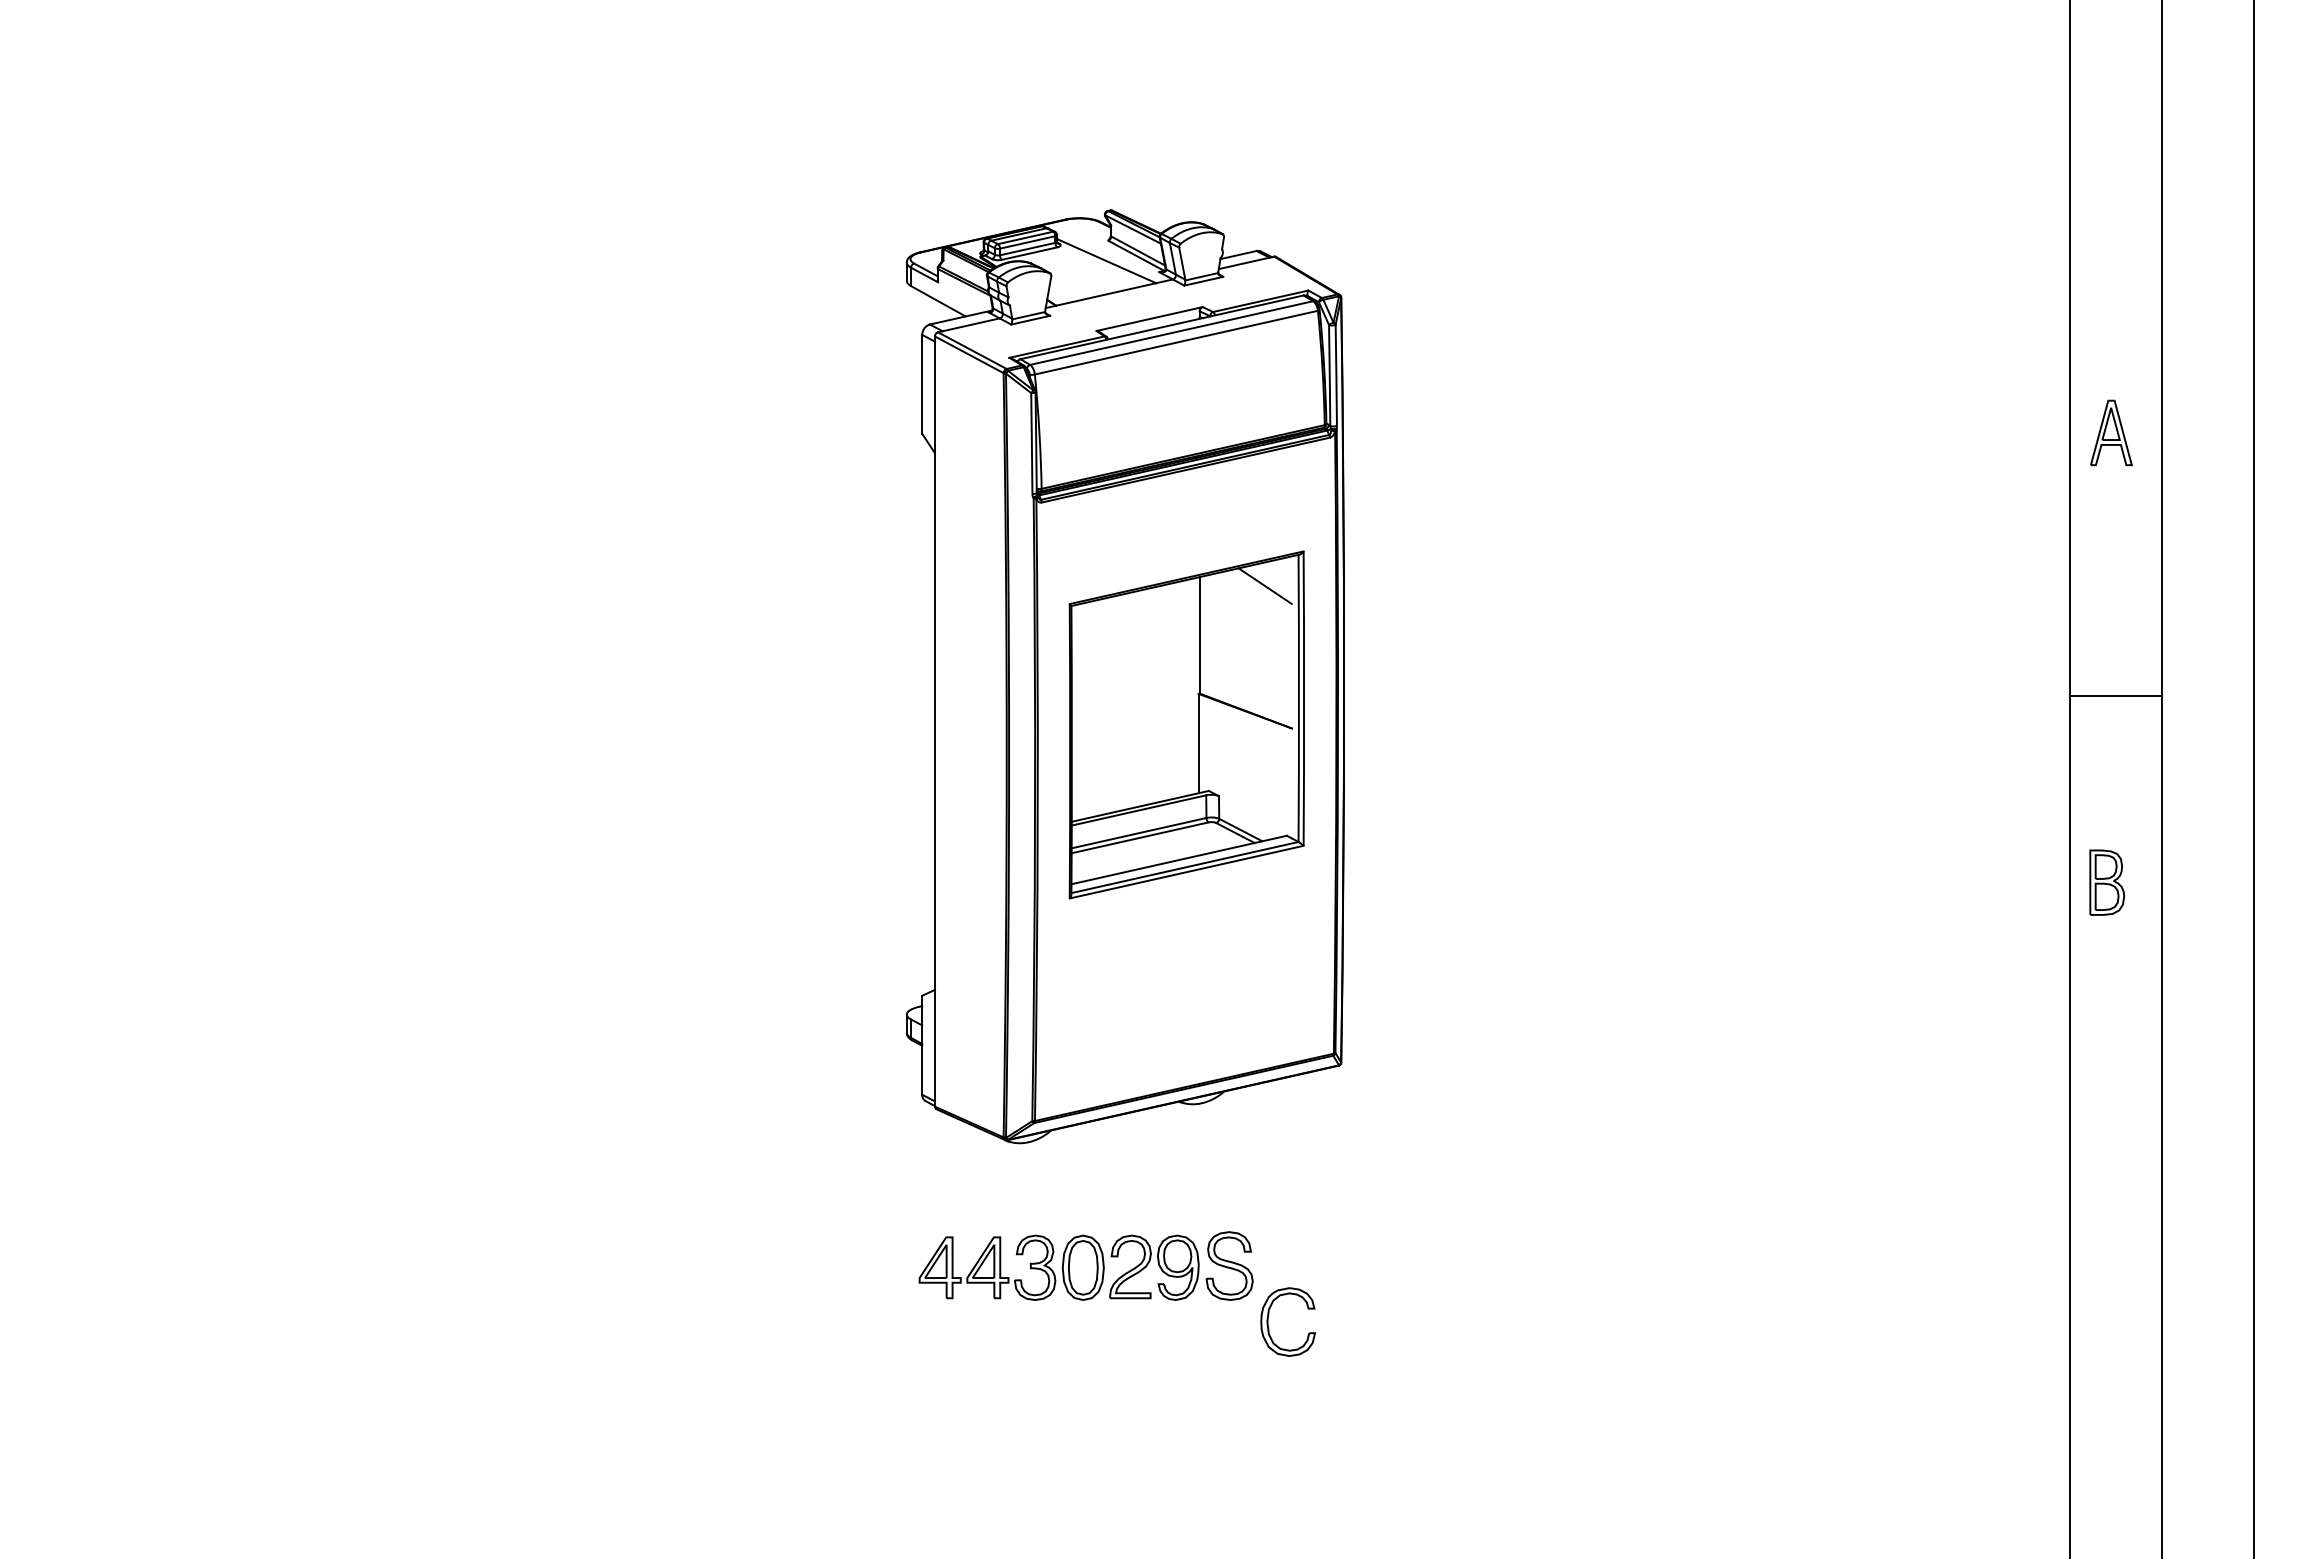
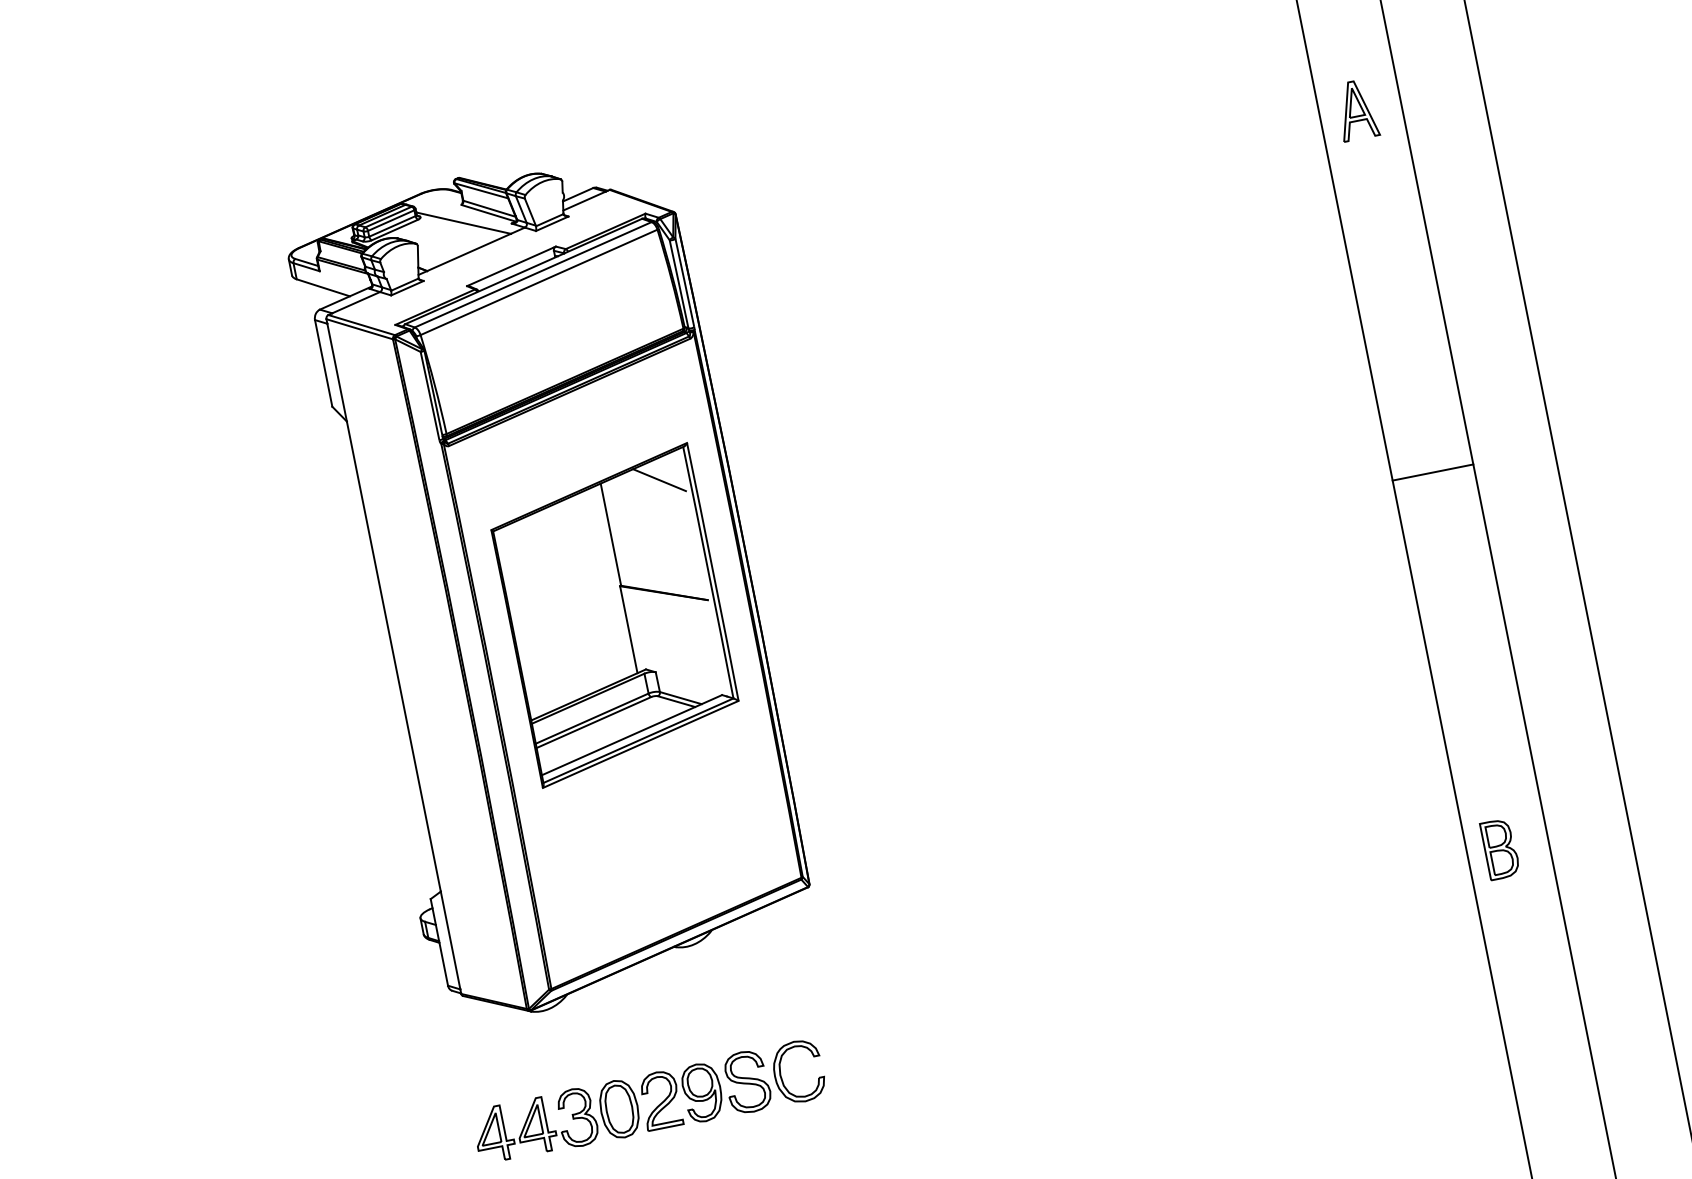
part: (2111, 432) -> (1356, 109), moved
line: (2115, 696) -> (1432, 472), moved
part: (2107, 882) -> (1500, 849), moved
part: (1268, 1321) -> (781, 1074), moved

